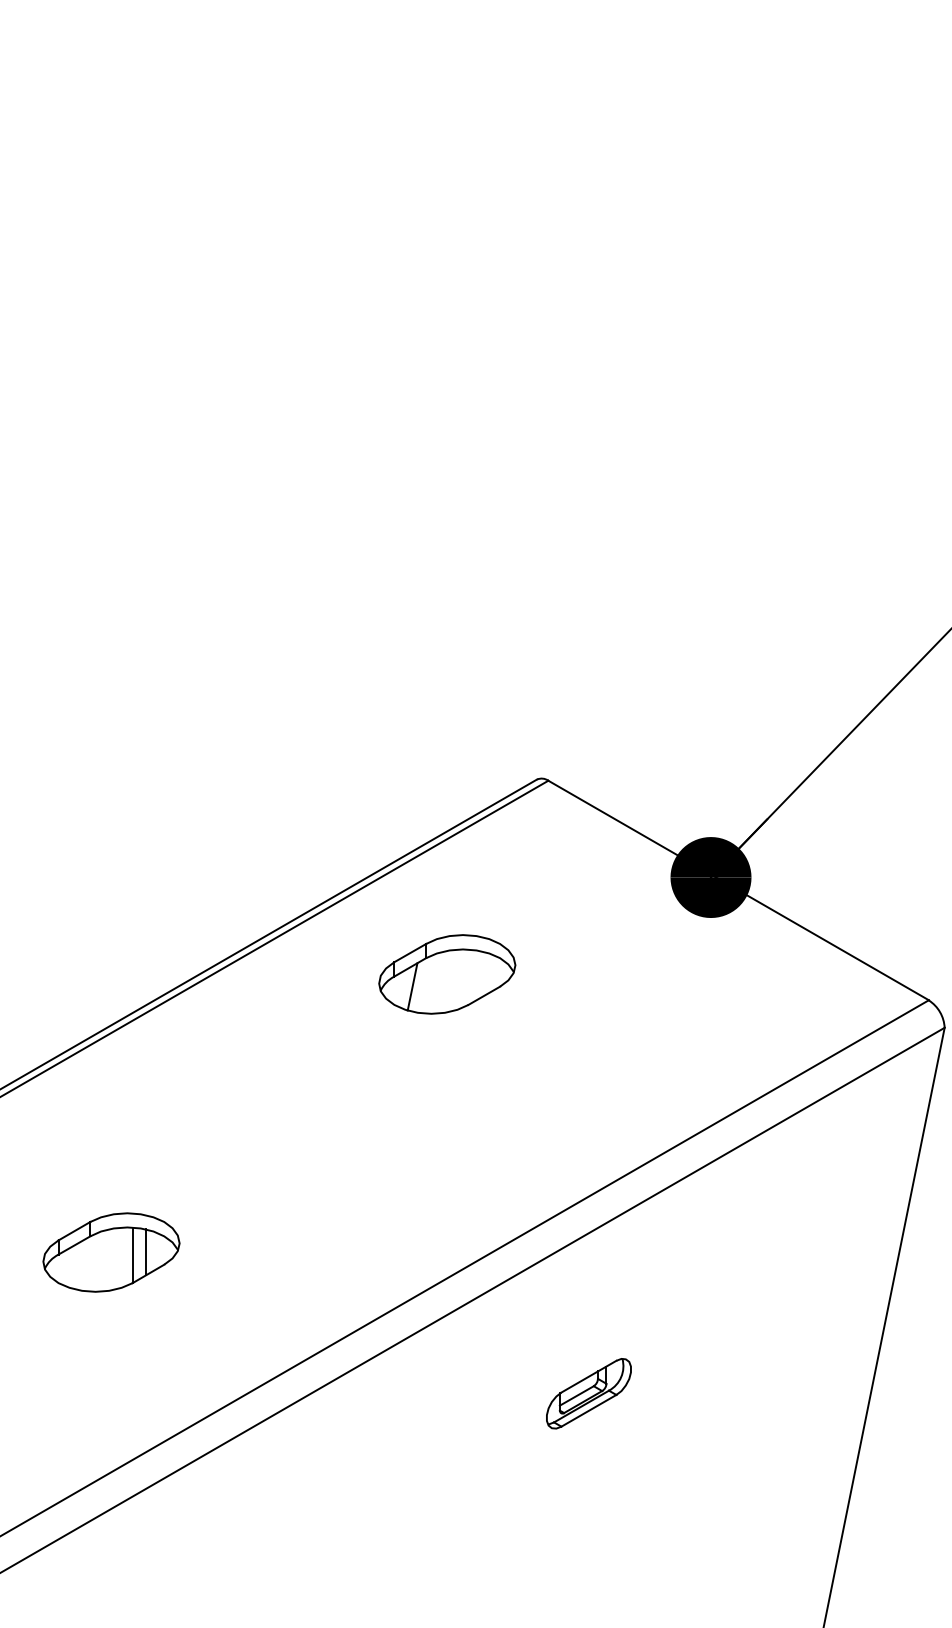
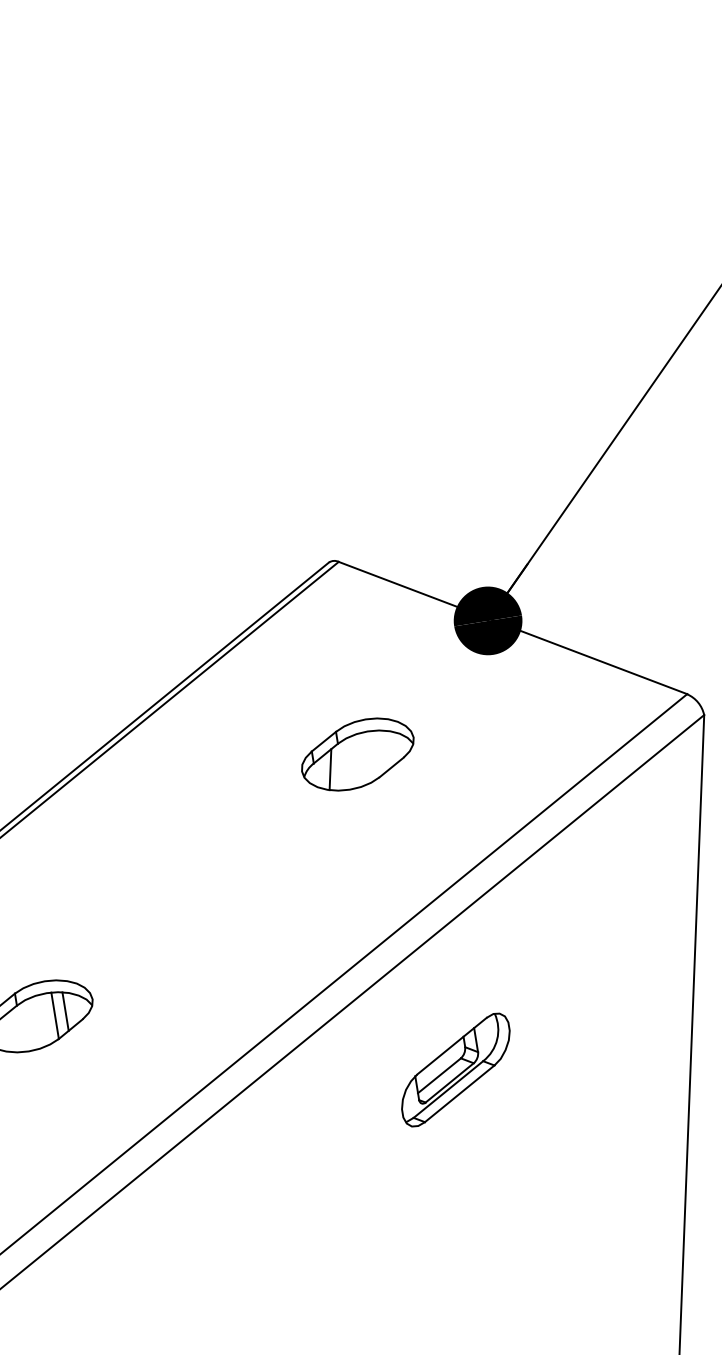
part: (447, 974) -> (358, 754), moved
part: (588, 1393) -> (455, 1069), size x1.67

